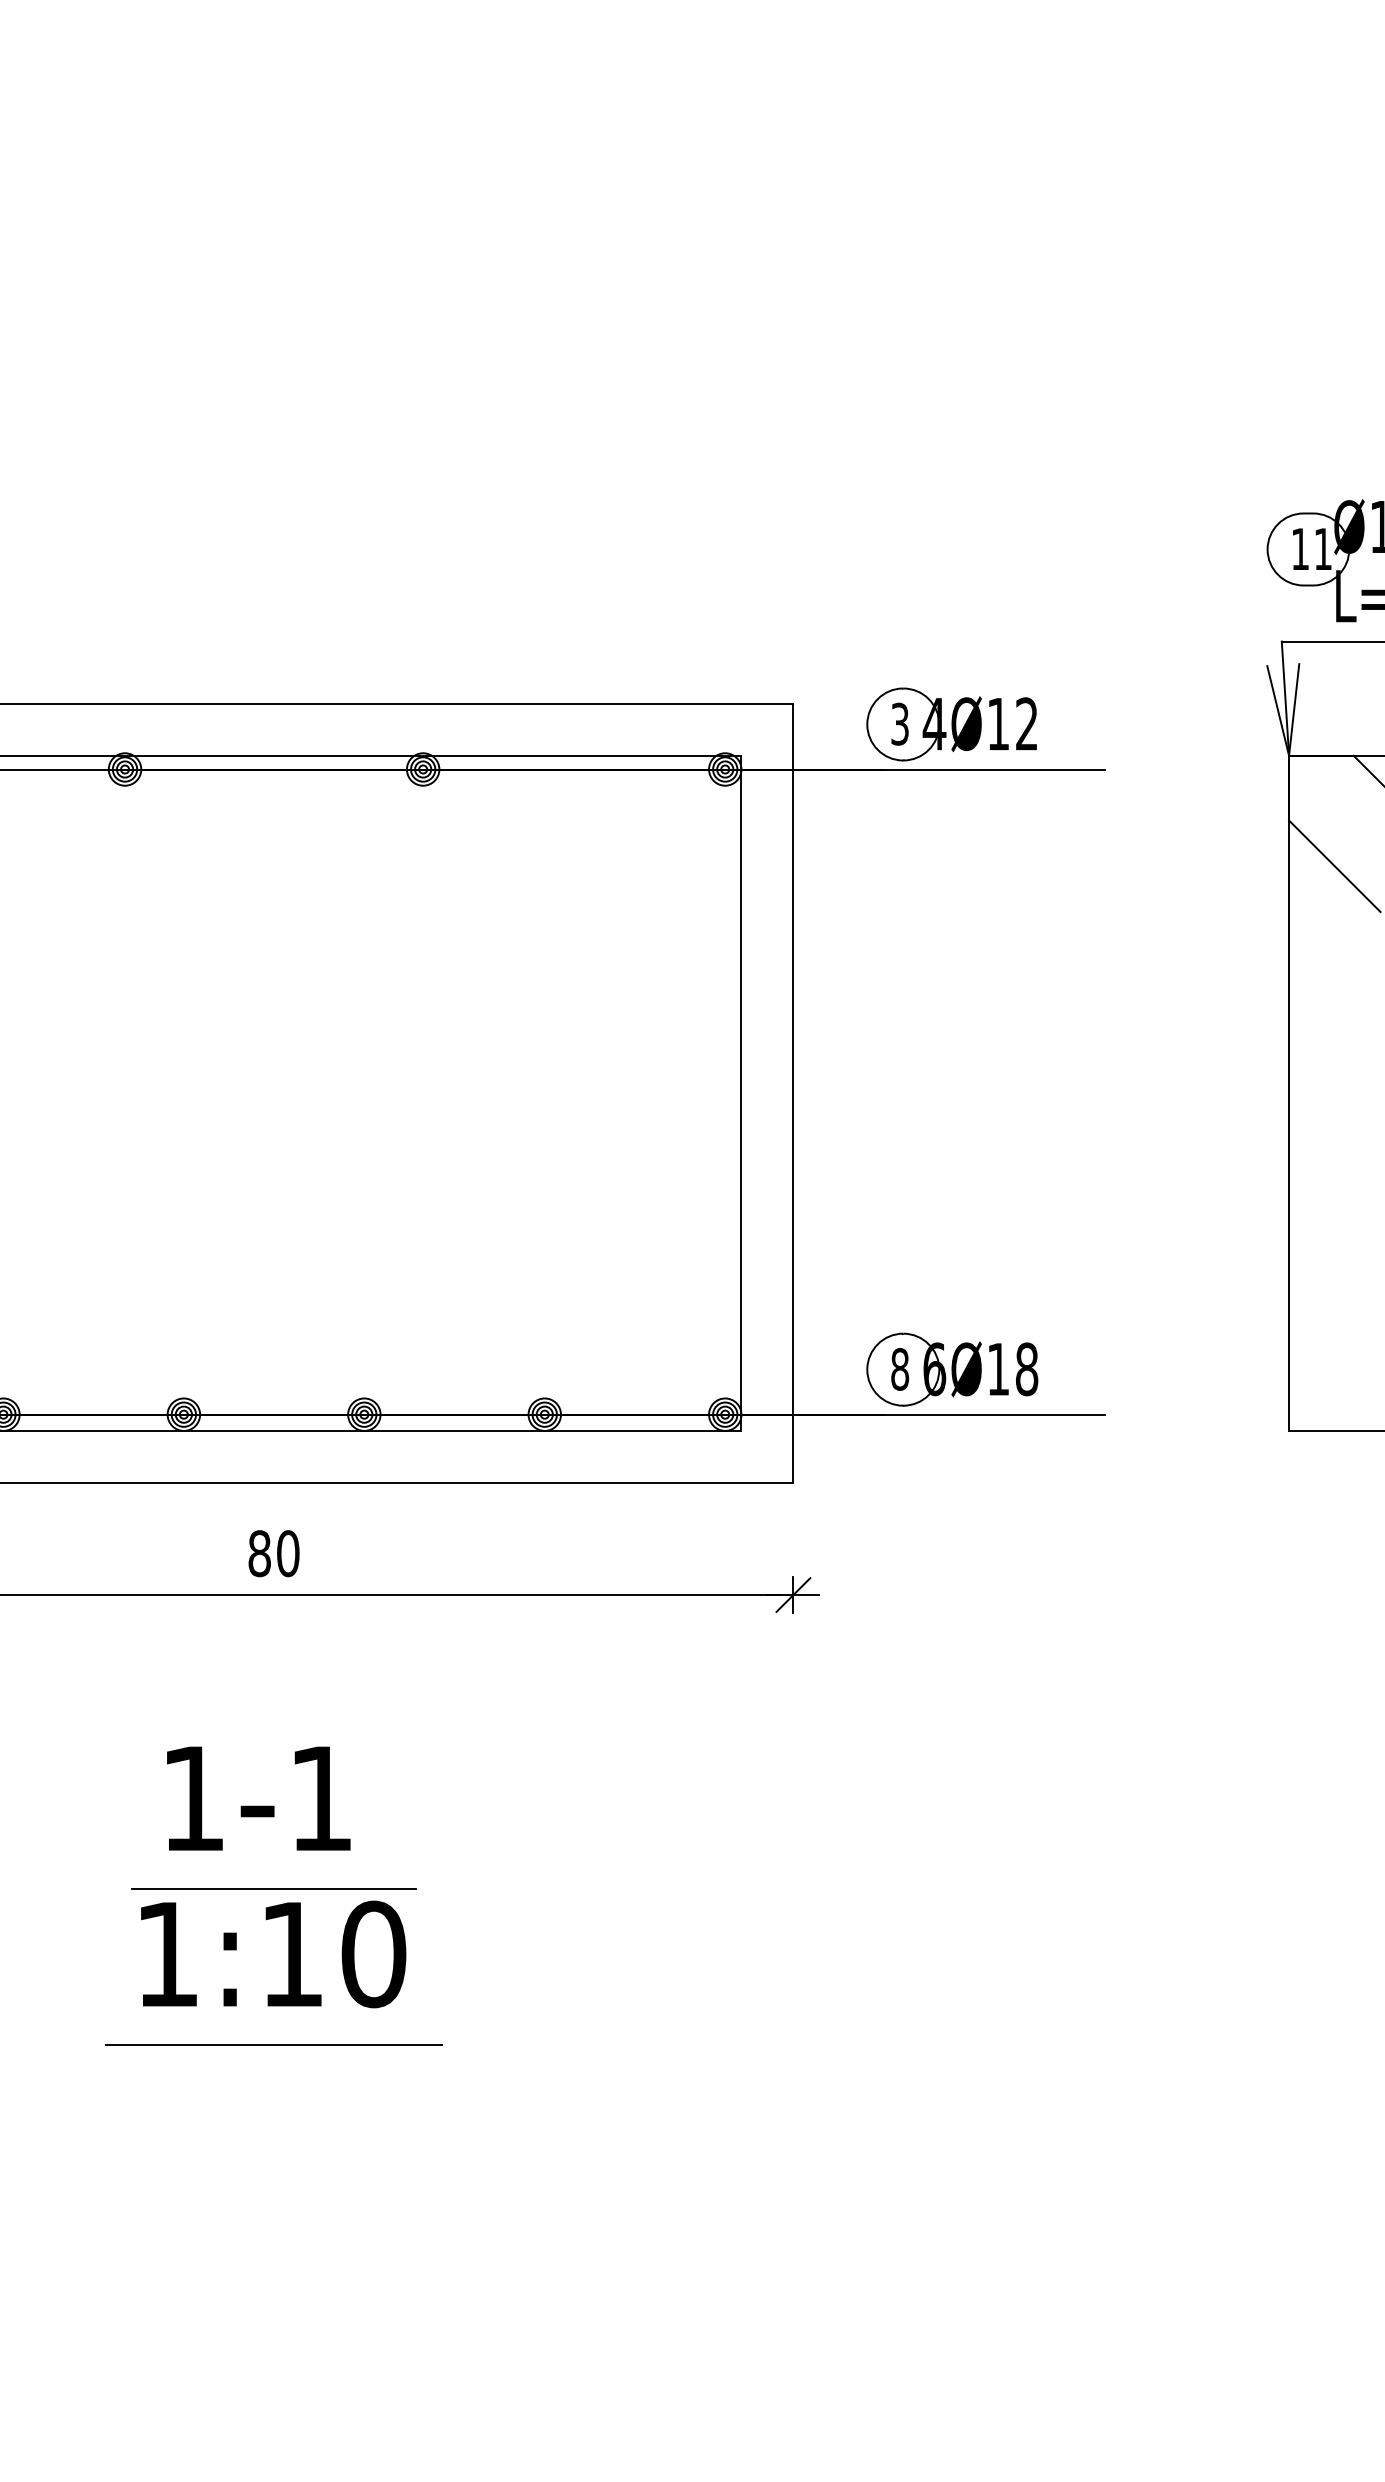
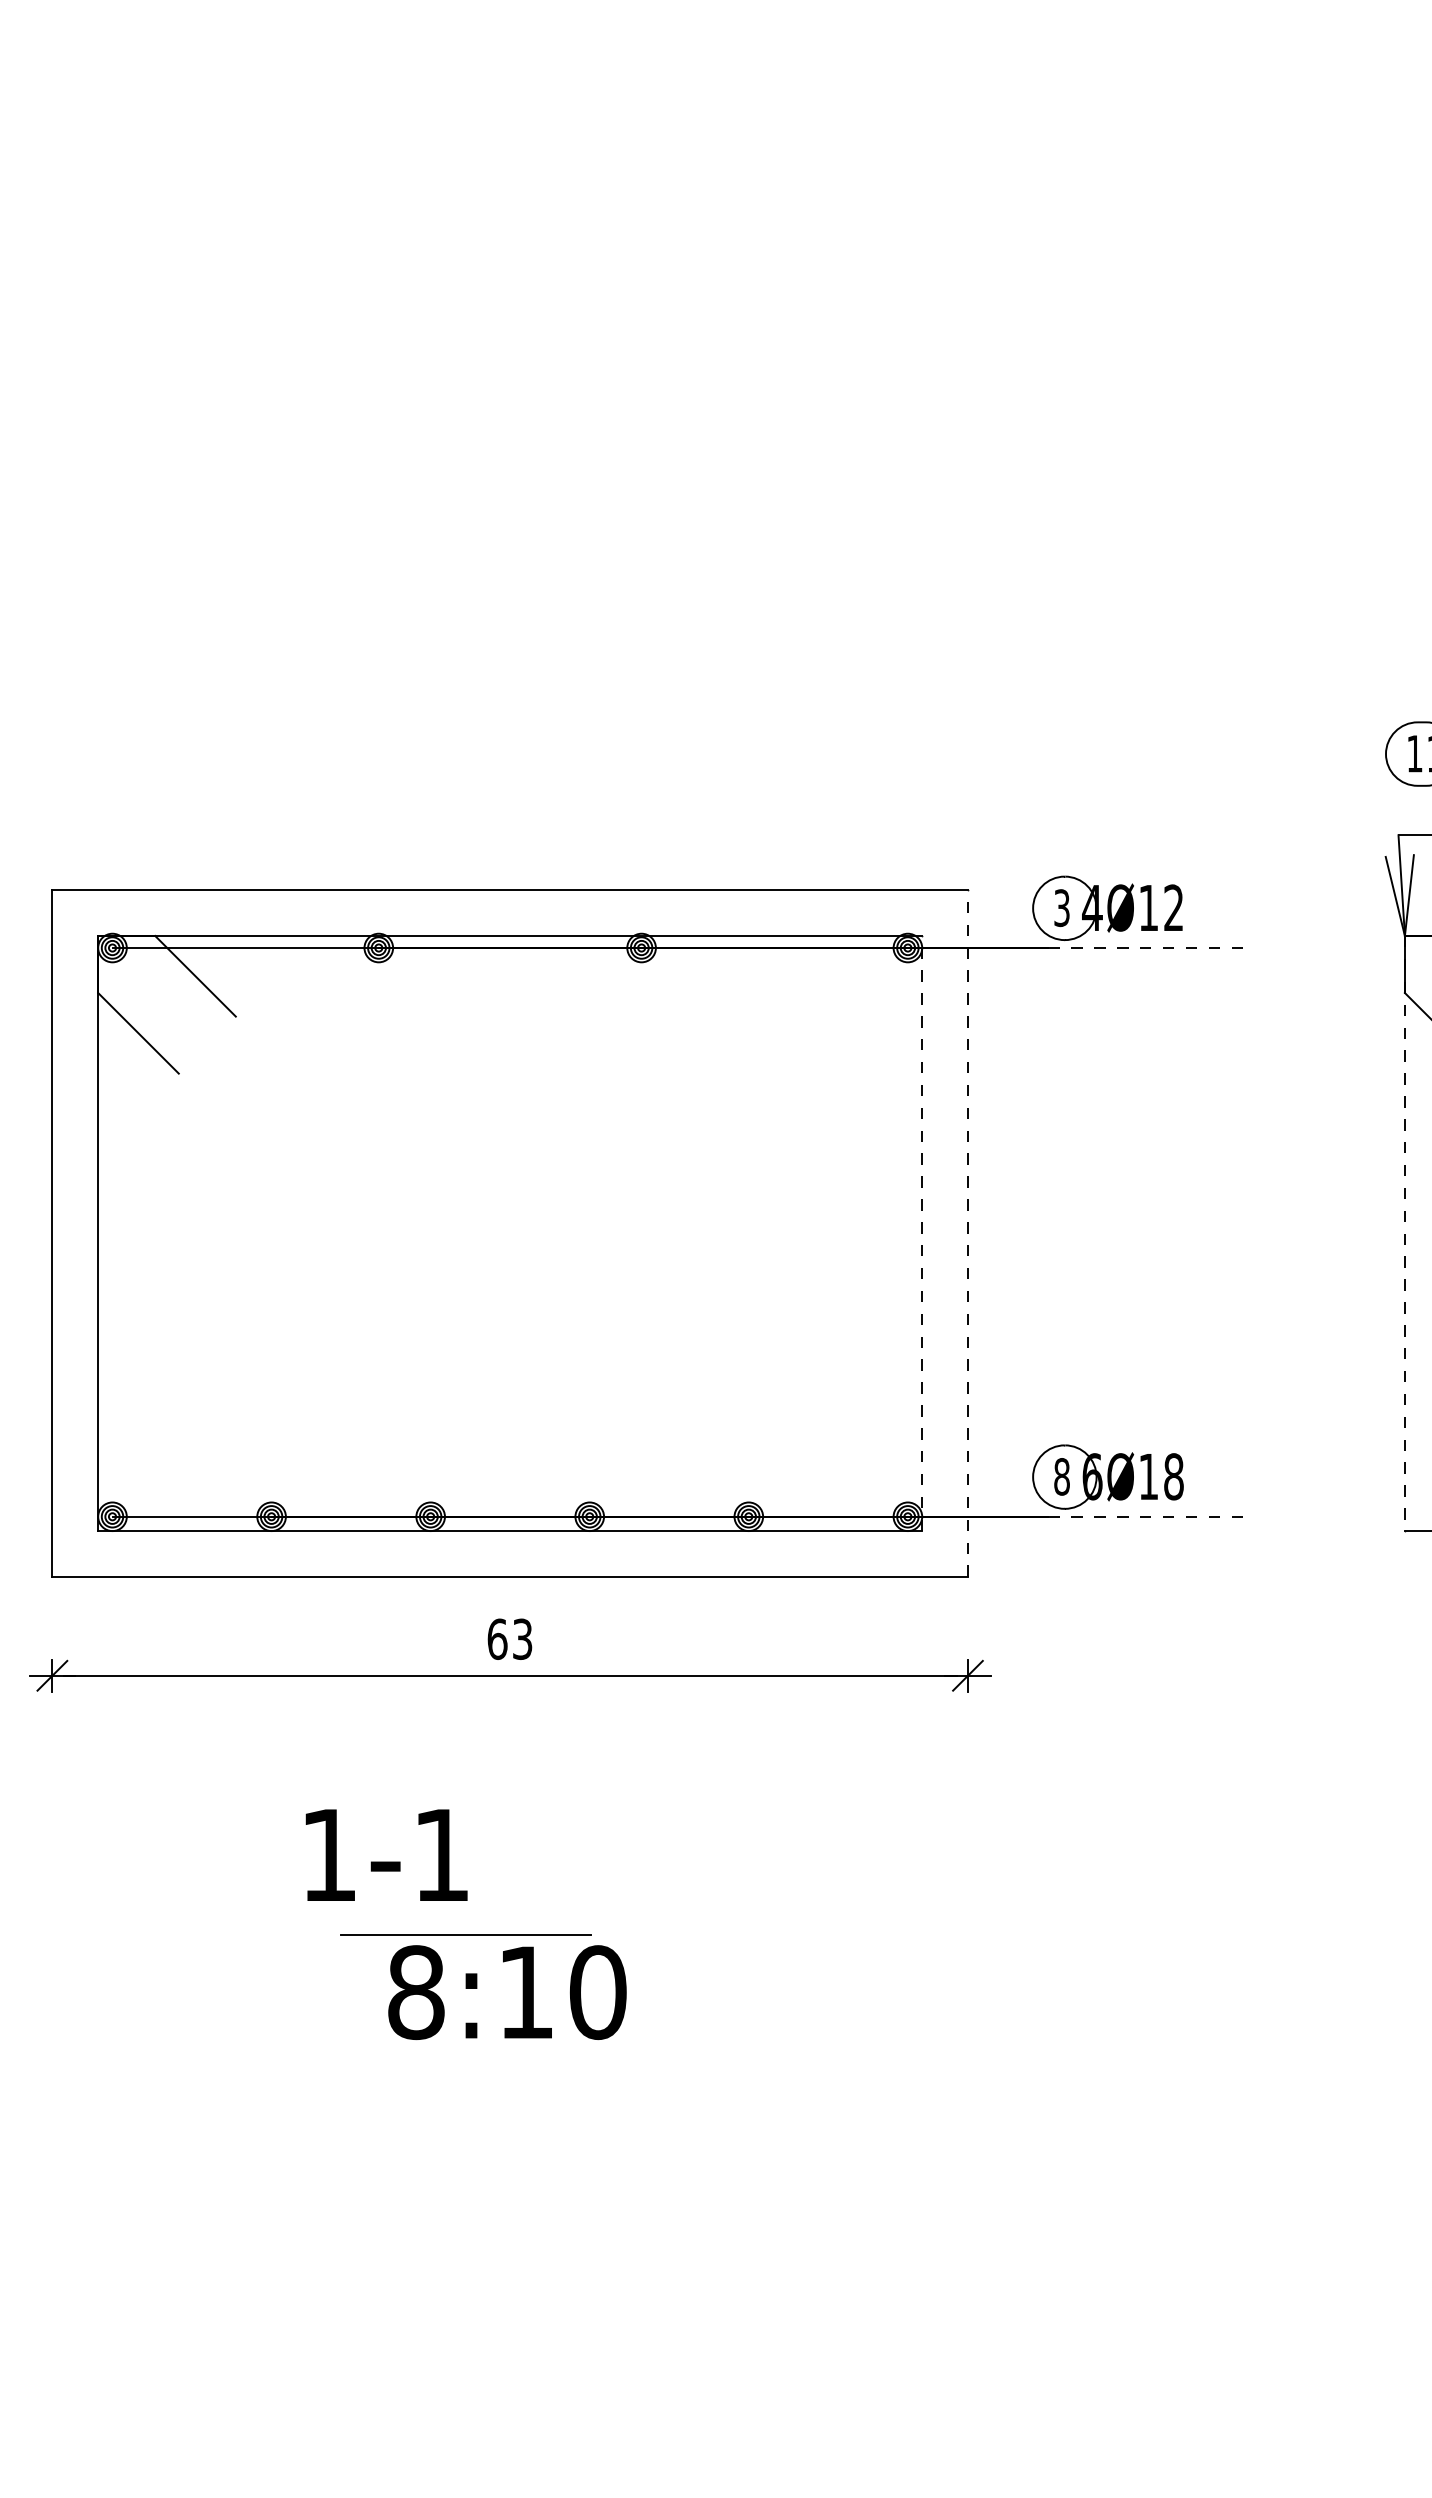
line: (995, 770) -> (1146, 948), solid -> dashed
line: (741, 1093) -> (922, 1233), solid -> dashed
line: (792, 1093) -> (967, 1233), solid -> dashed
line: (1288, 1093) -> (1404, 1233), solid -> dashed
line: (995, 1414) -> (1146, 1516), solid -> dashed
text: (273, 1552) -> (509, 1638), 80 -> 63
text: (258, 1797) -> (386, 1854), moved
line: (273, 1888) -> (465, 1934), moved
text: (167, 1954) -> (416, 1992), 1:10 -> 8:10
line: (274, 2045) -> (510, 2072), removed

